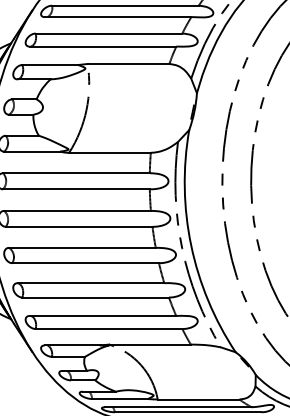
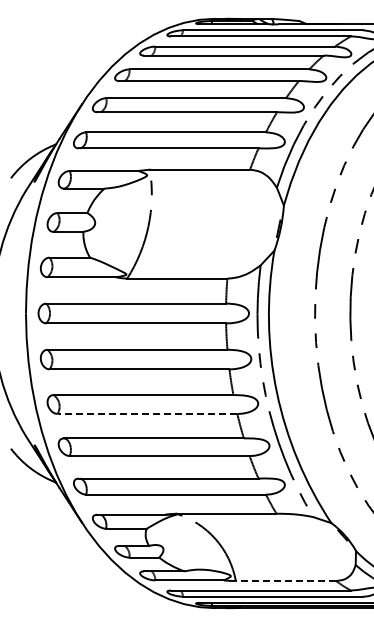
line: (85, 262) -> (147, 413), solid -> dashed
line: (198, 399) -> (285, 581), solid -> dashed

